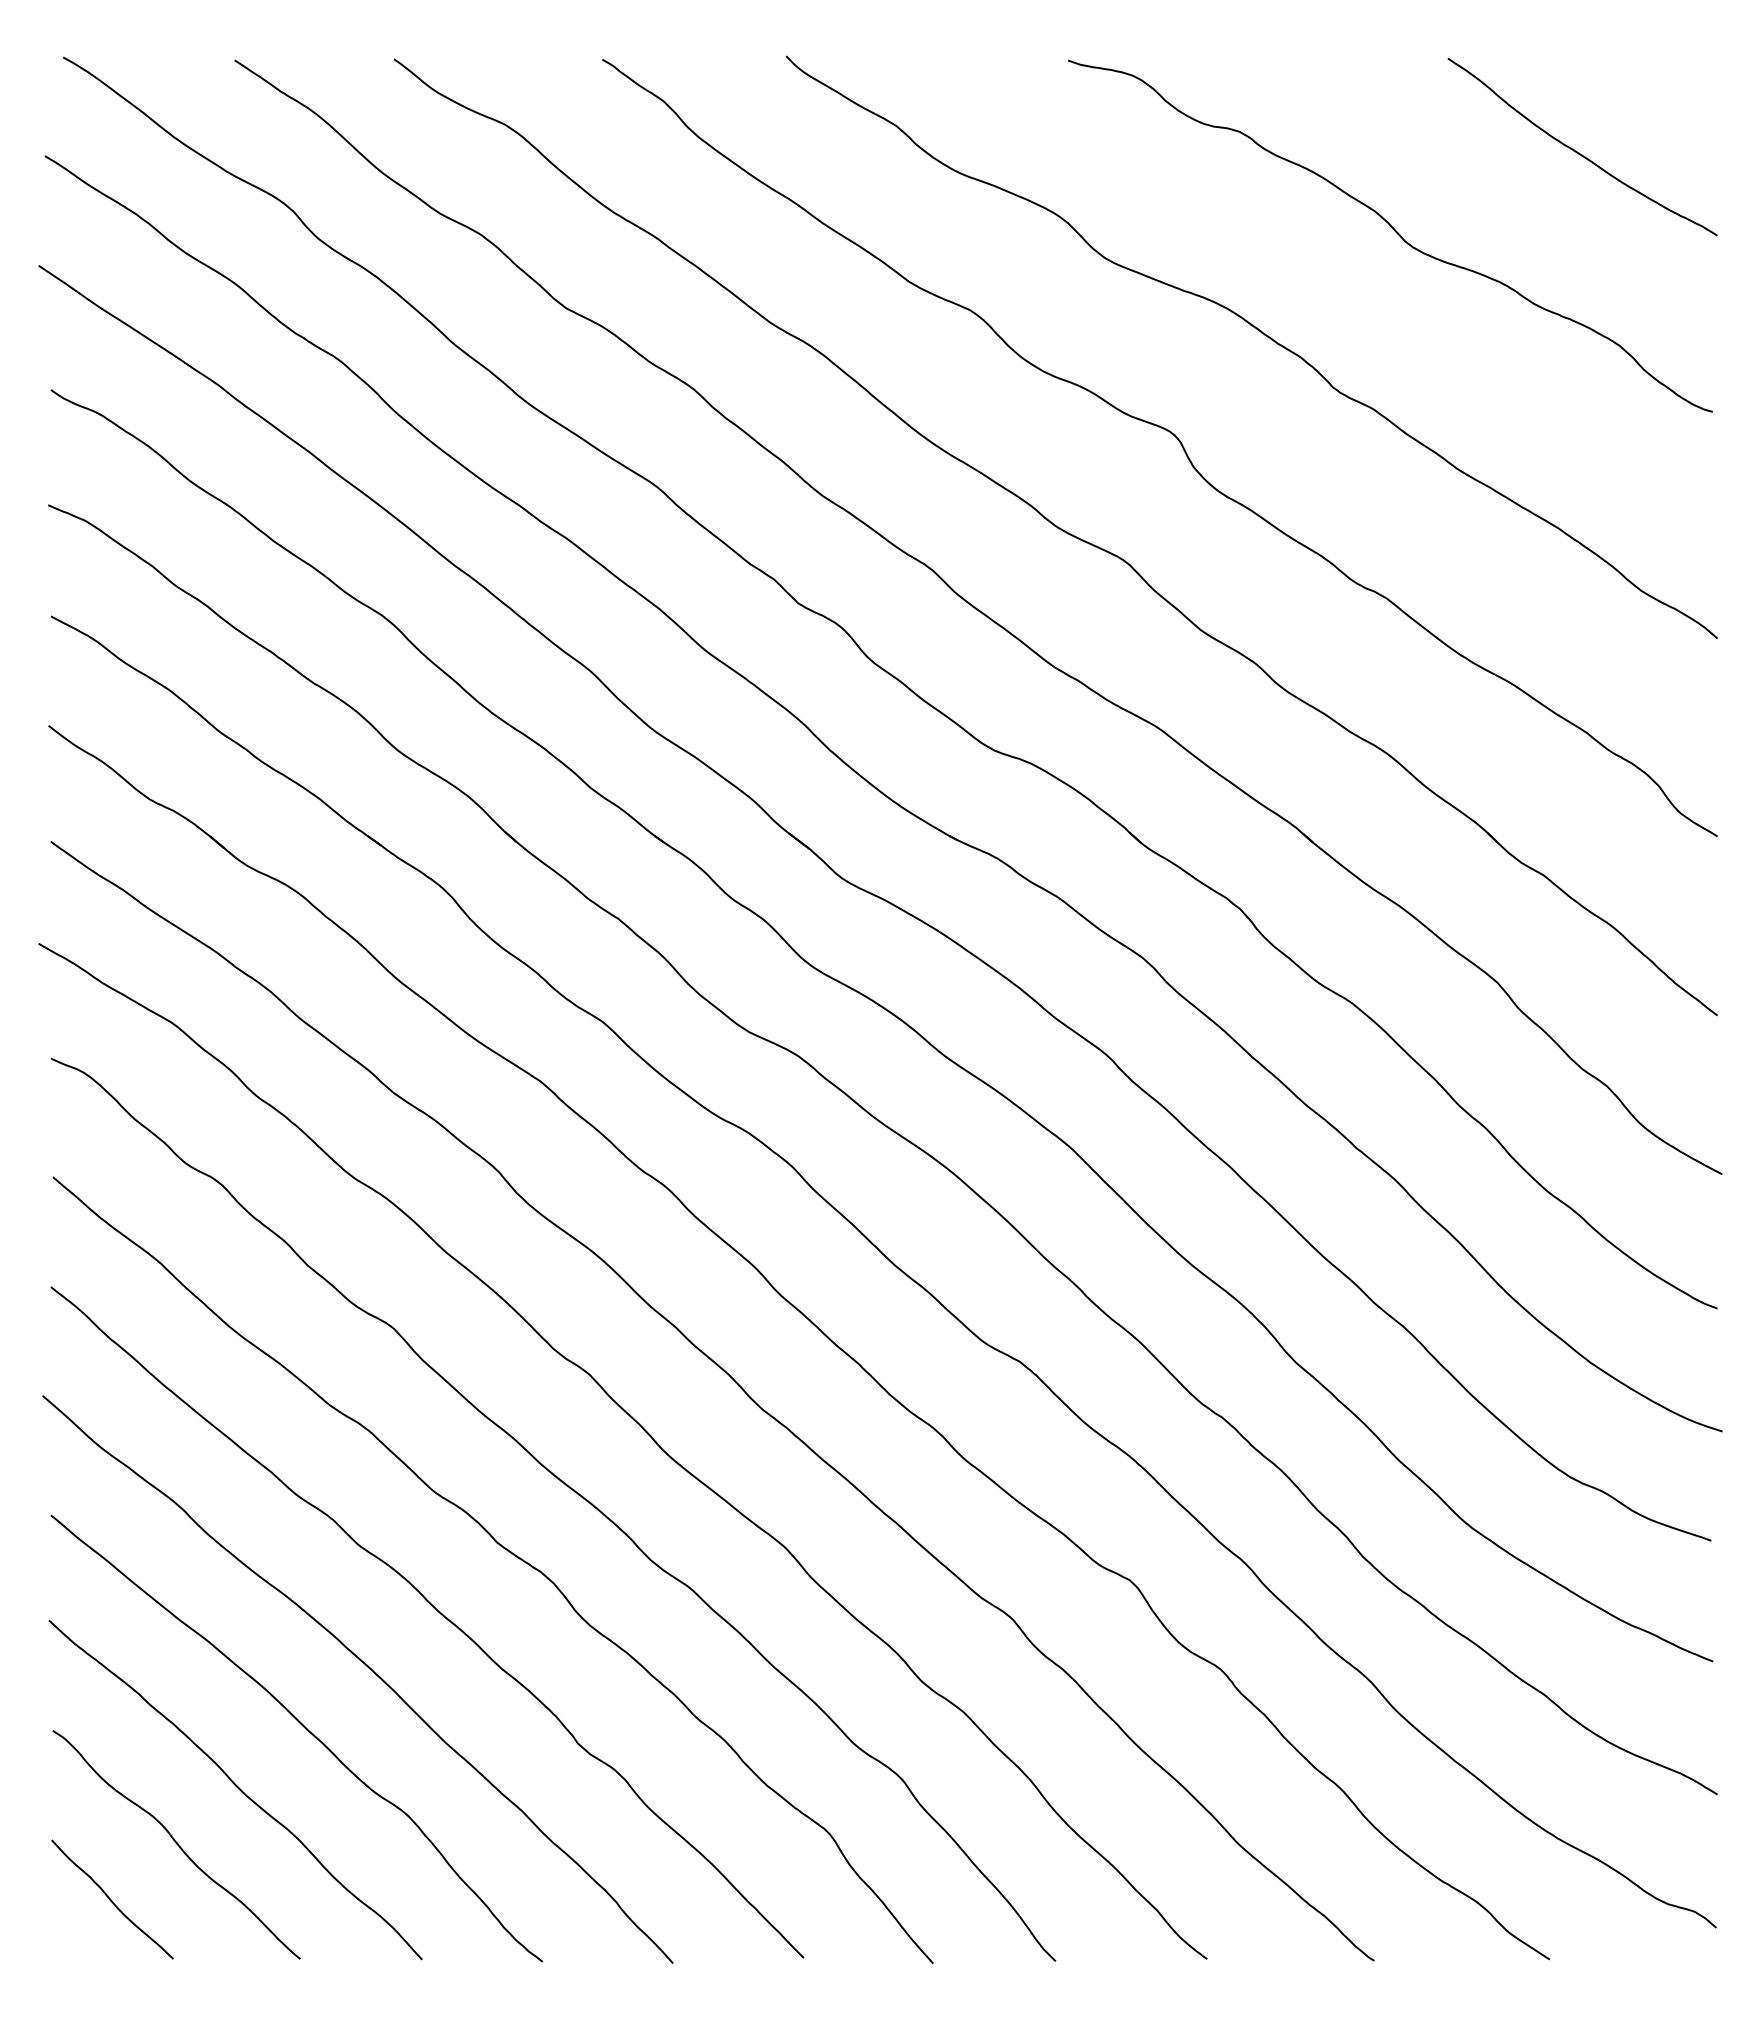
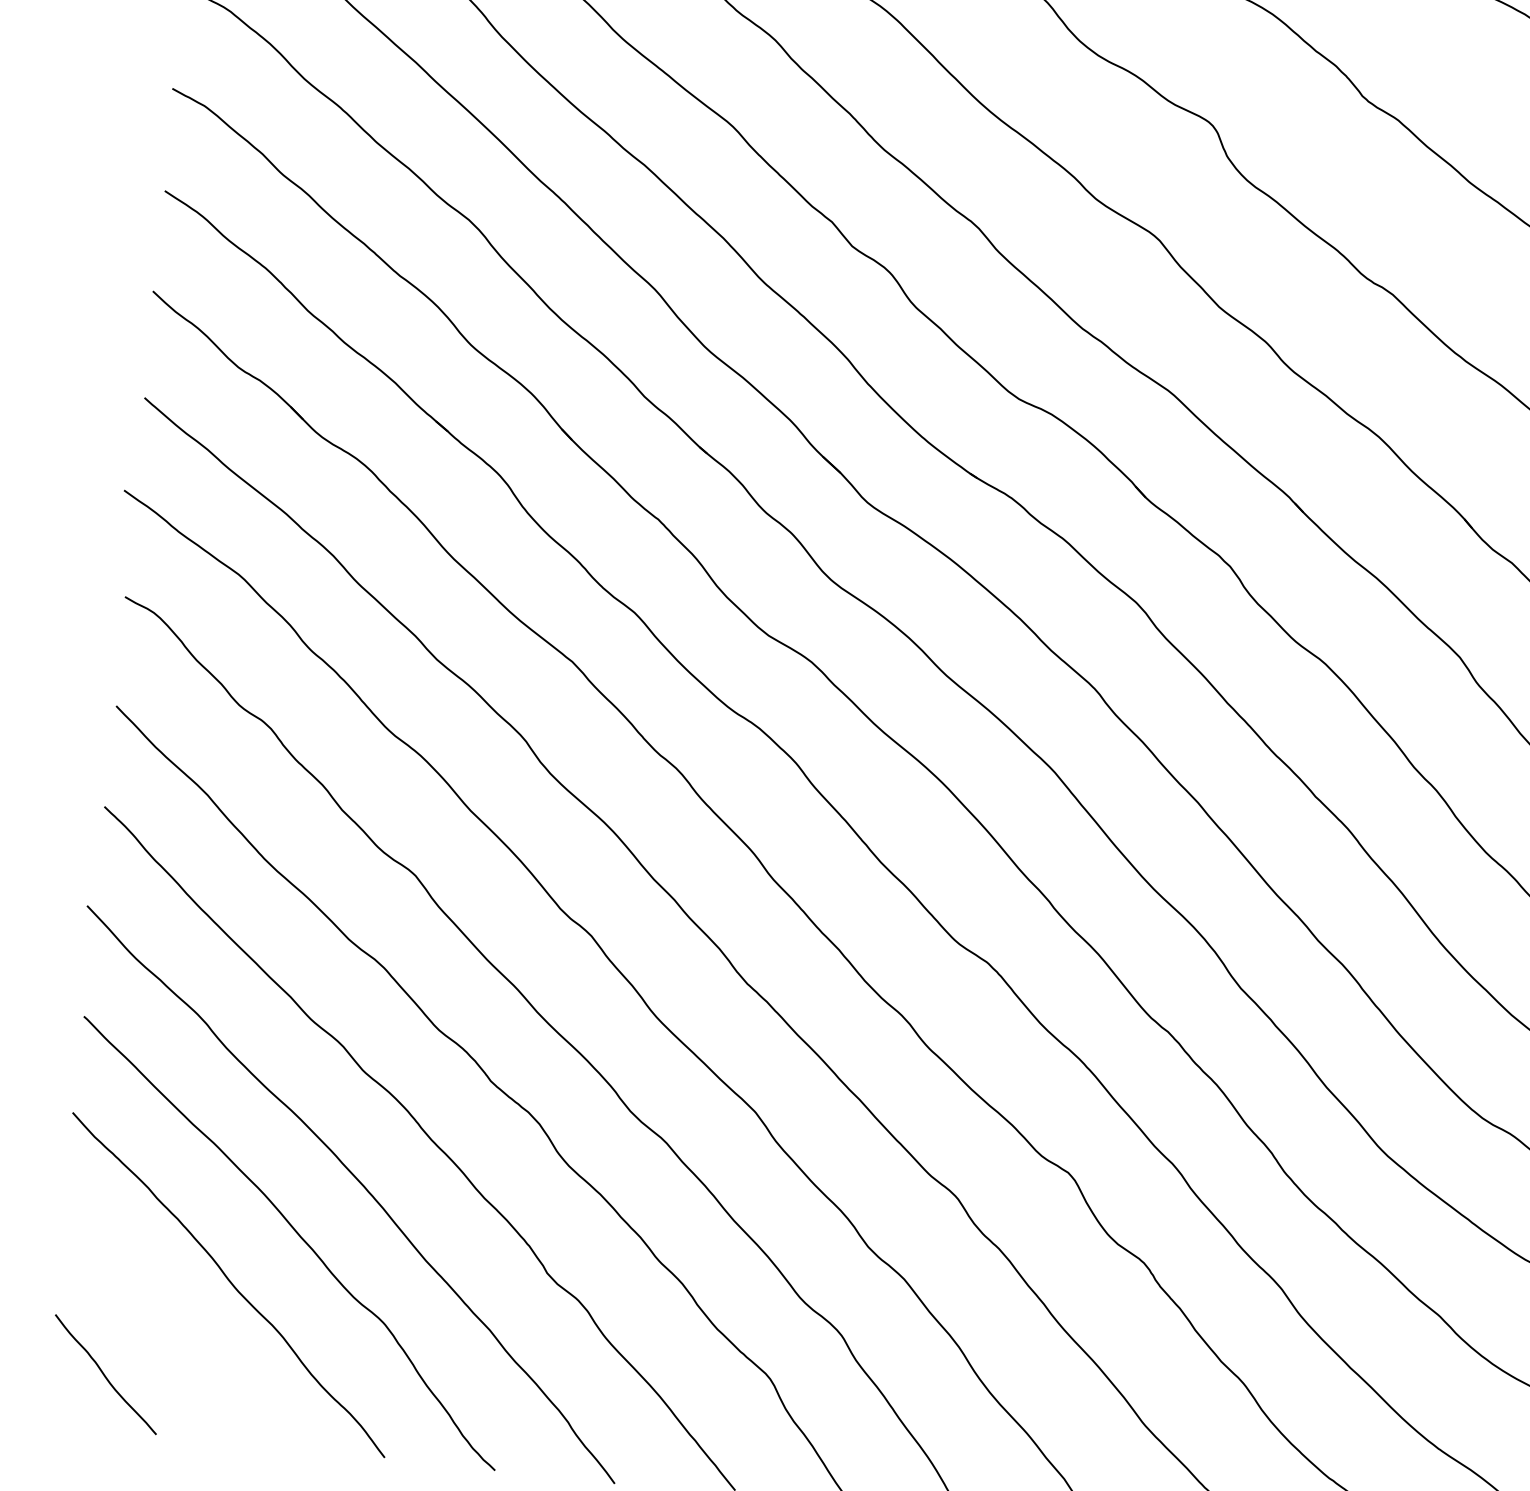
curve: (176, 1844) -> (169, 1329), removed

